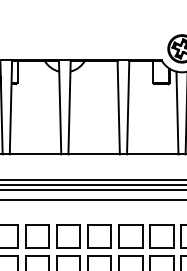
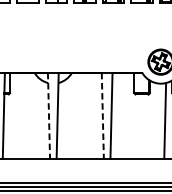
line: (60, 107) -> (49, 115), solid -> dashed
line: (118, 107) -> (102, 115), solid -> dashed
line: (177, 112) -> (156, 120), removed

